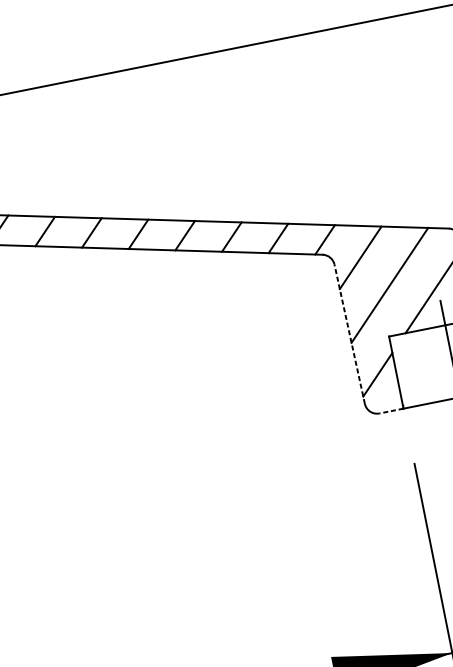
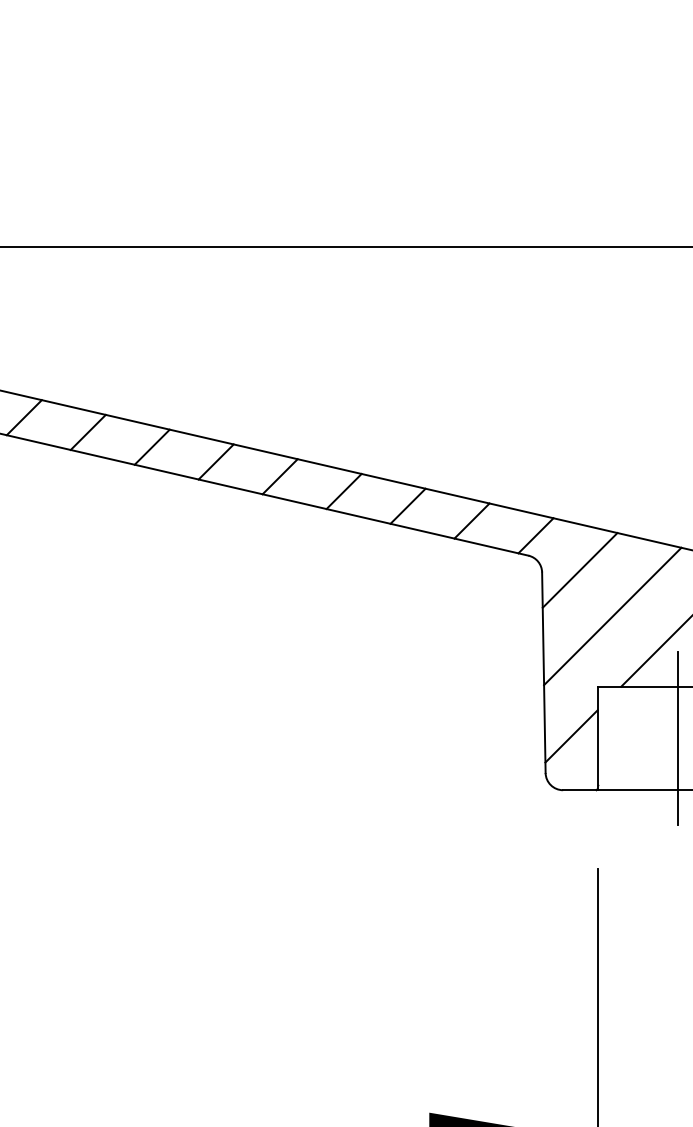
line: (349, 334) -> (543, 672), dashed -> solid
line: (390, 411) -> (579, 790), dashed -> solid

